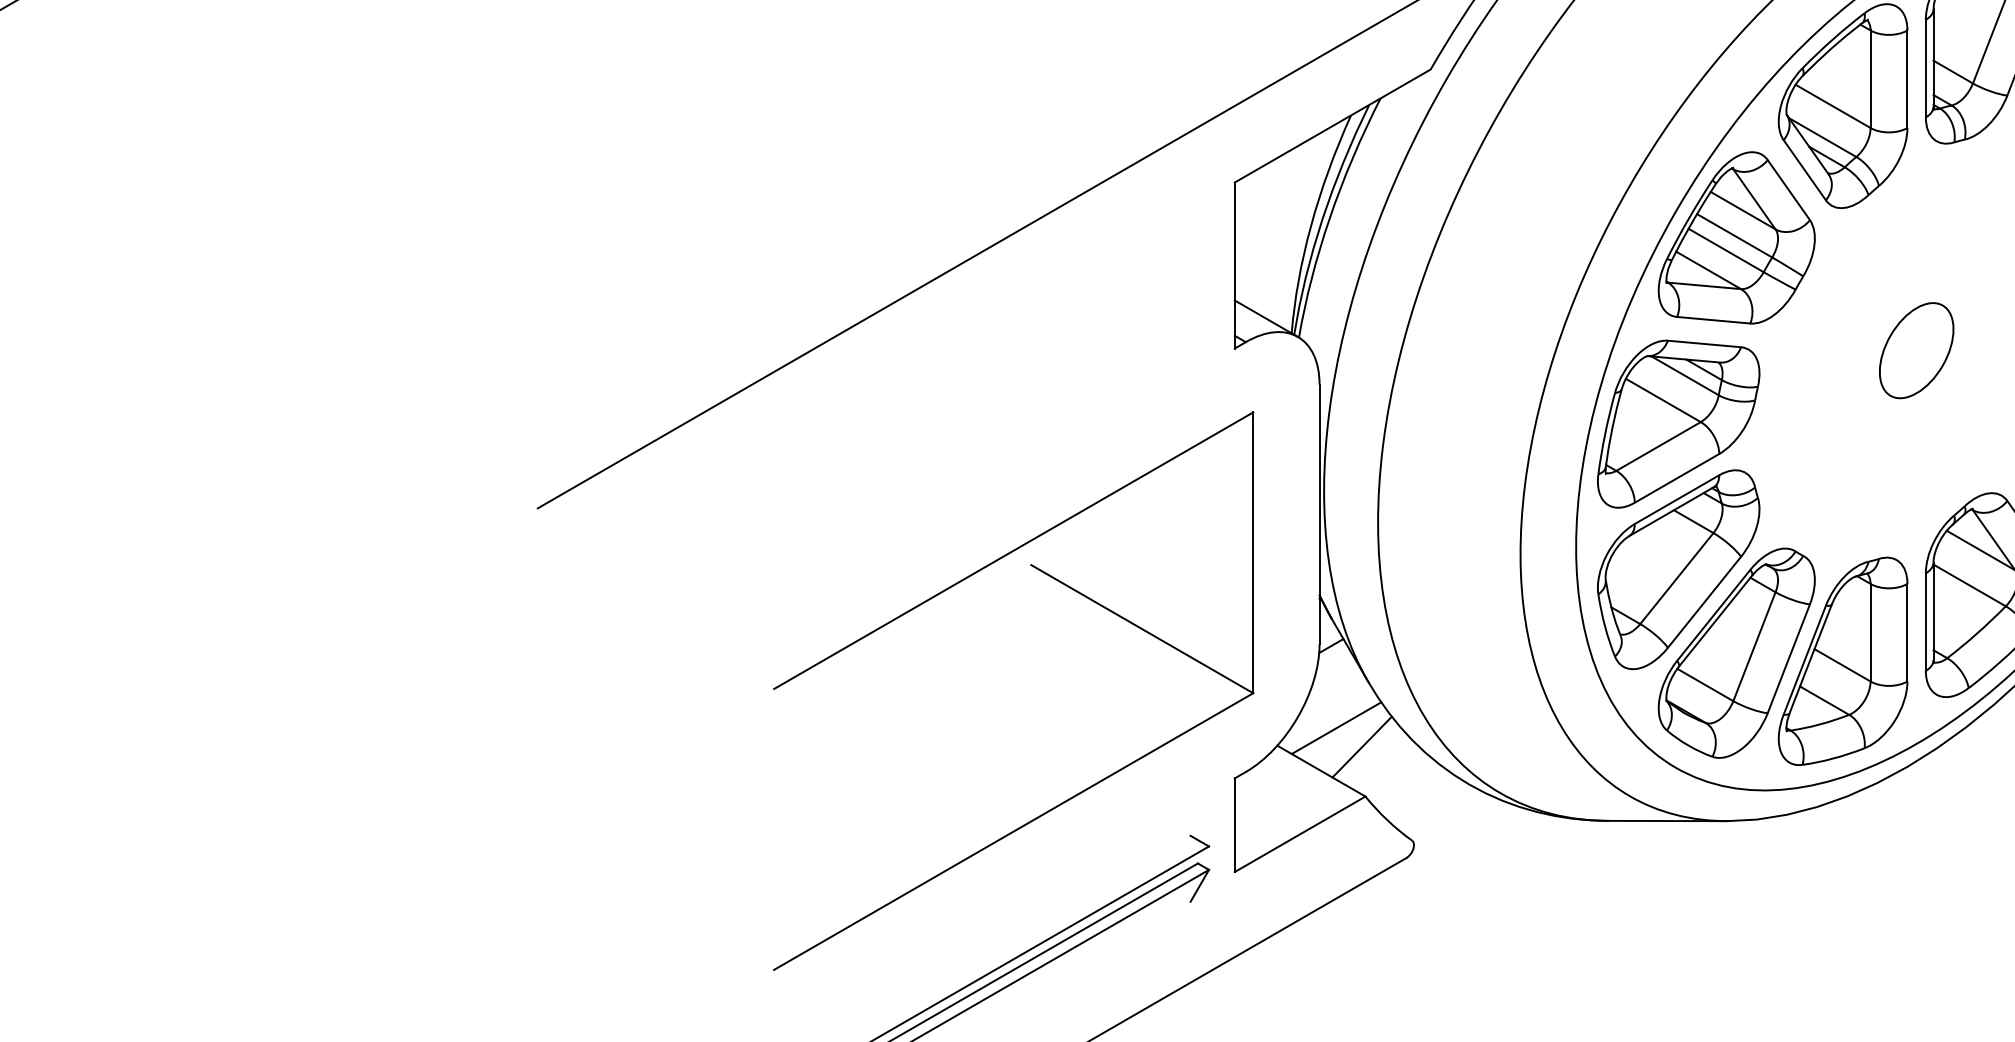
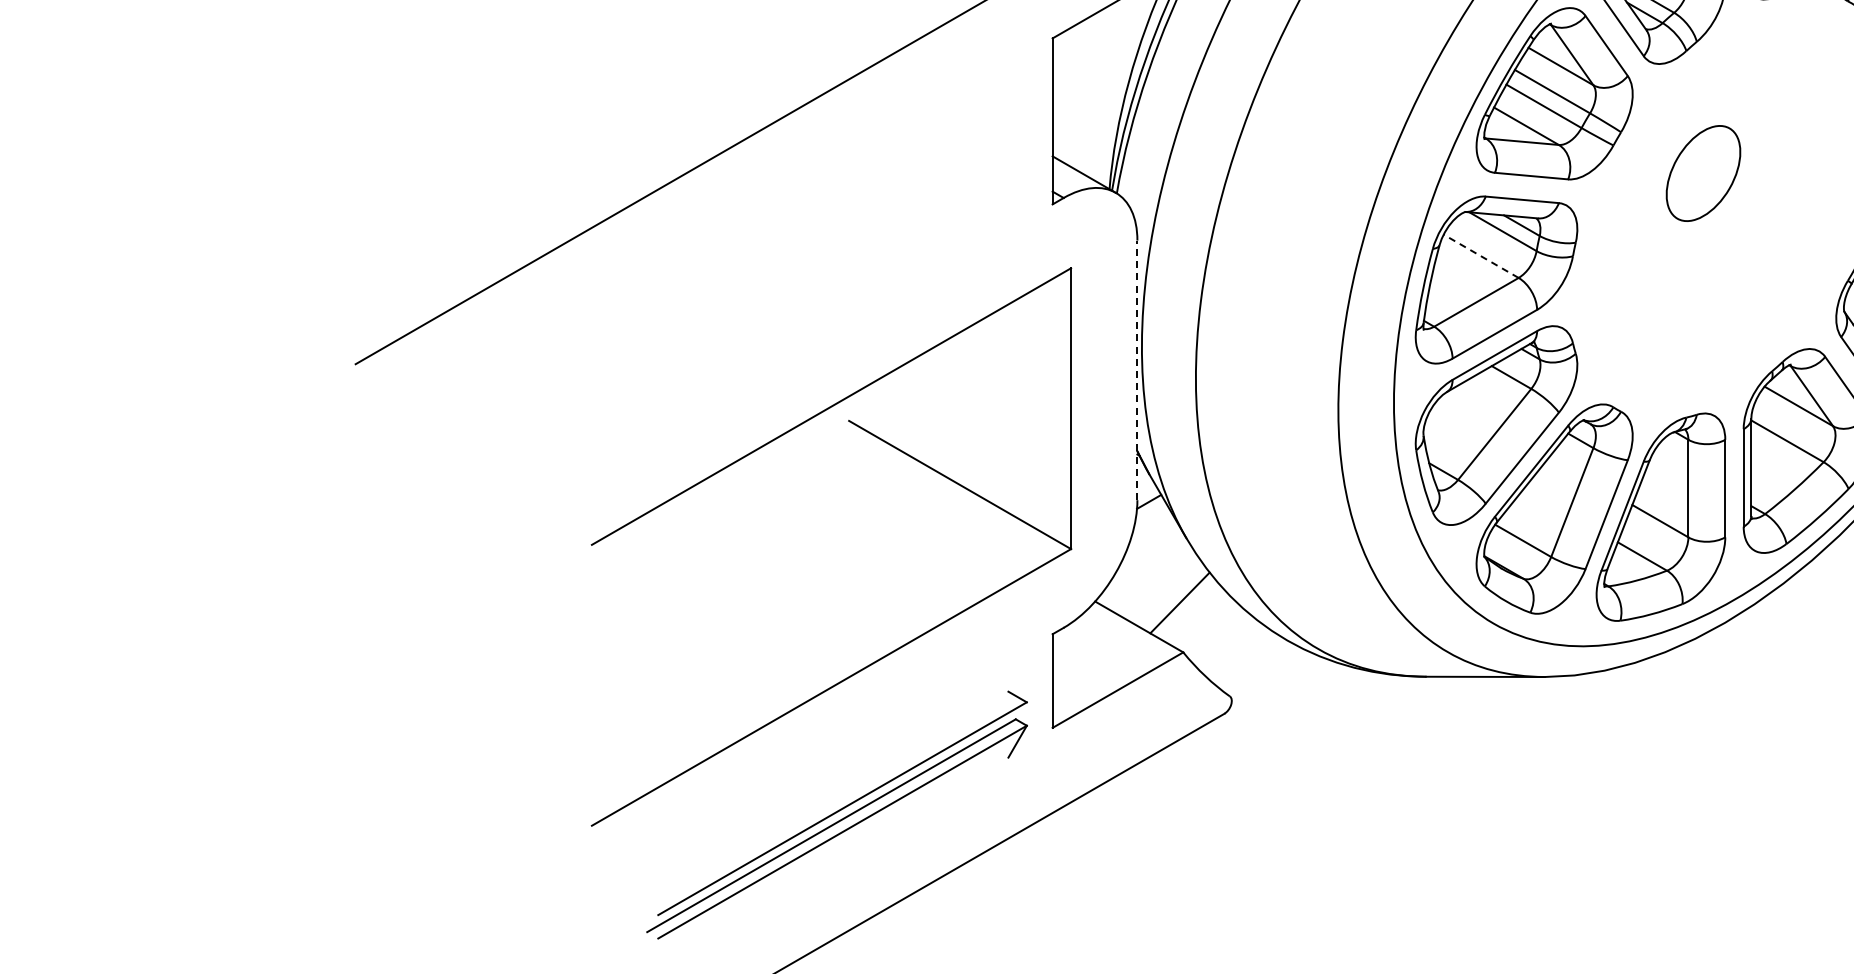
part: (1916, 350) -> (1703, 173), moved
line: (1662, 400) -> (1480, 256), solid -> dashed
line: (1319, 514) -> (1137, 370), solid -> dashed
line: (1336, 728) -> (1154, 584), removed

